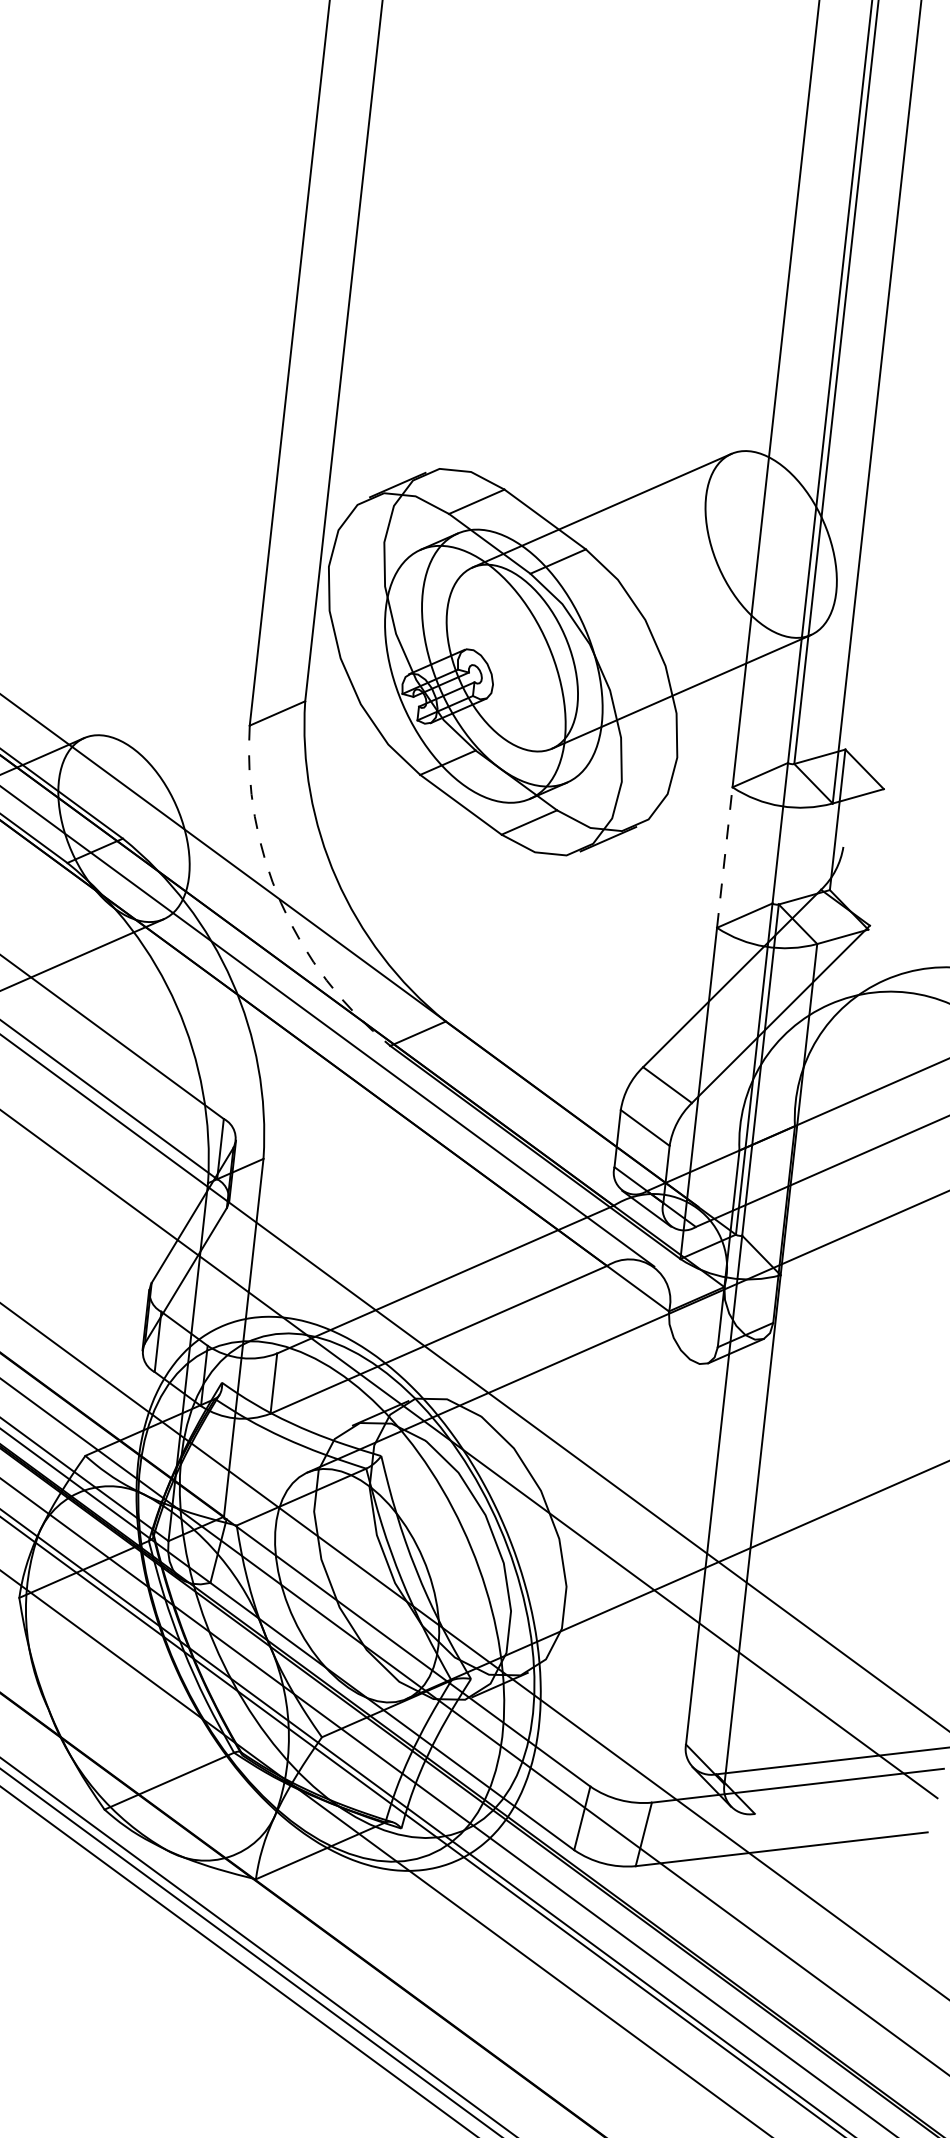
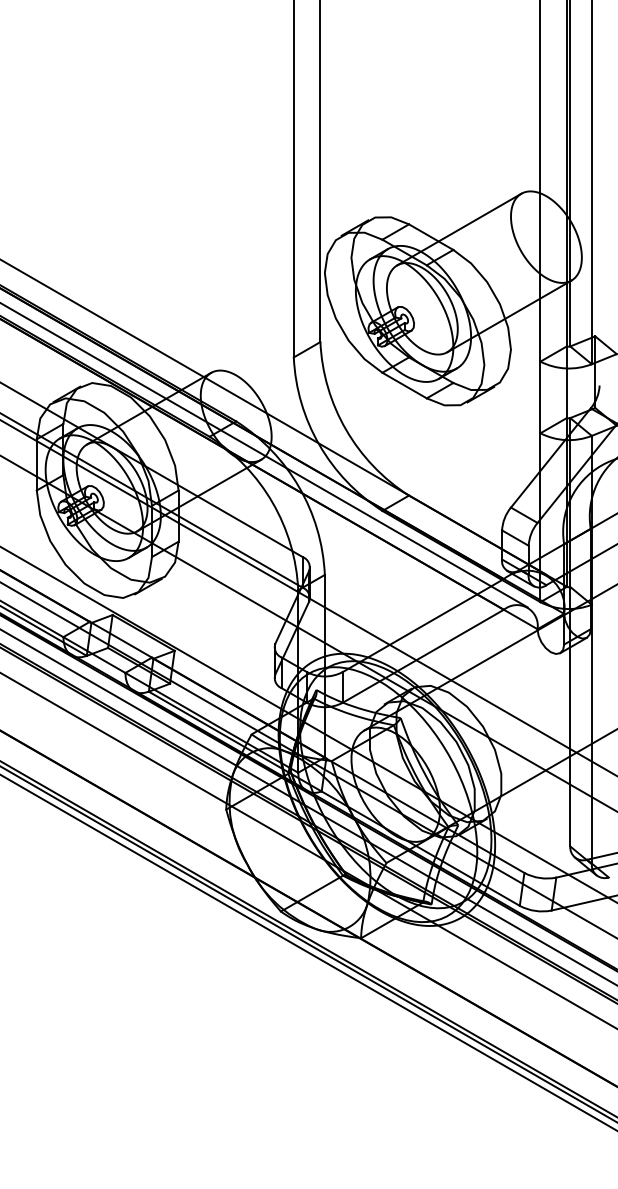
line: (724, 857) -> (540, 397), dashed -> solid
arc: (281, 903) -> (319, 445), dashed -> solid

